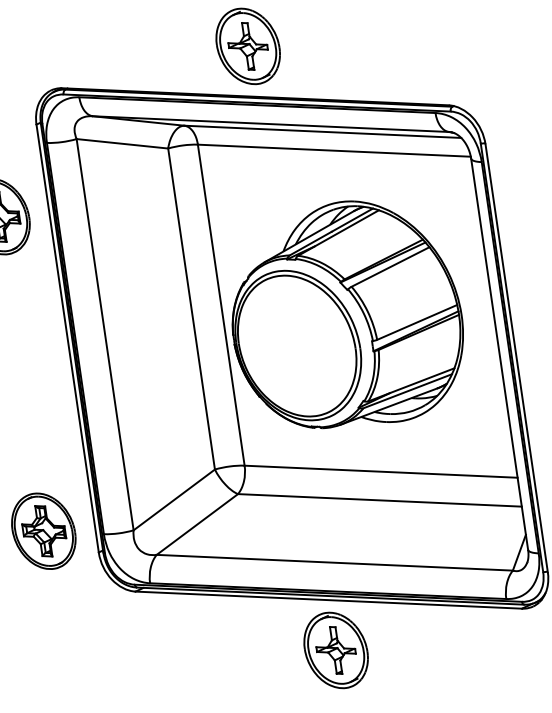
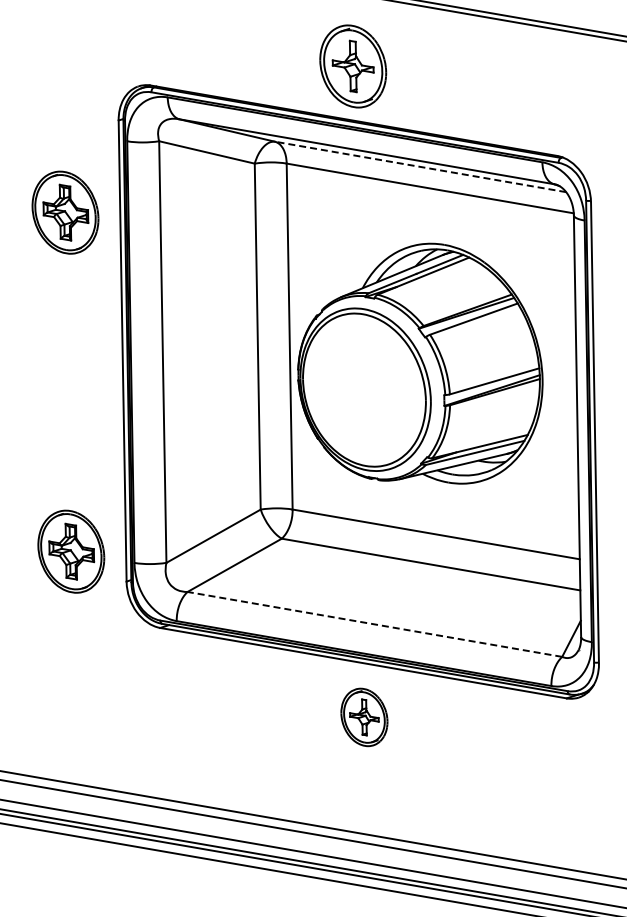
line: (322, 131) -> (420, 166), solid -> dashed
line: (334, 562) -> (374, 624), solid -> dashed
part: (336, 650) -> (364, 717), size x0.7

